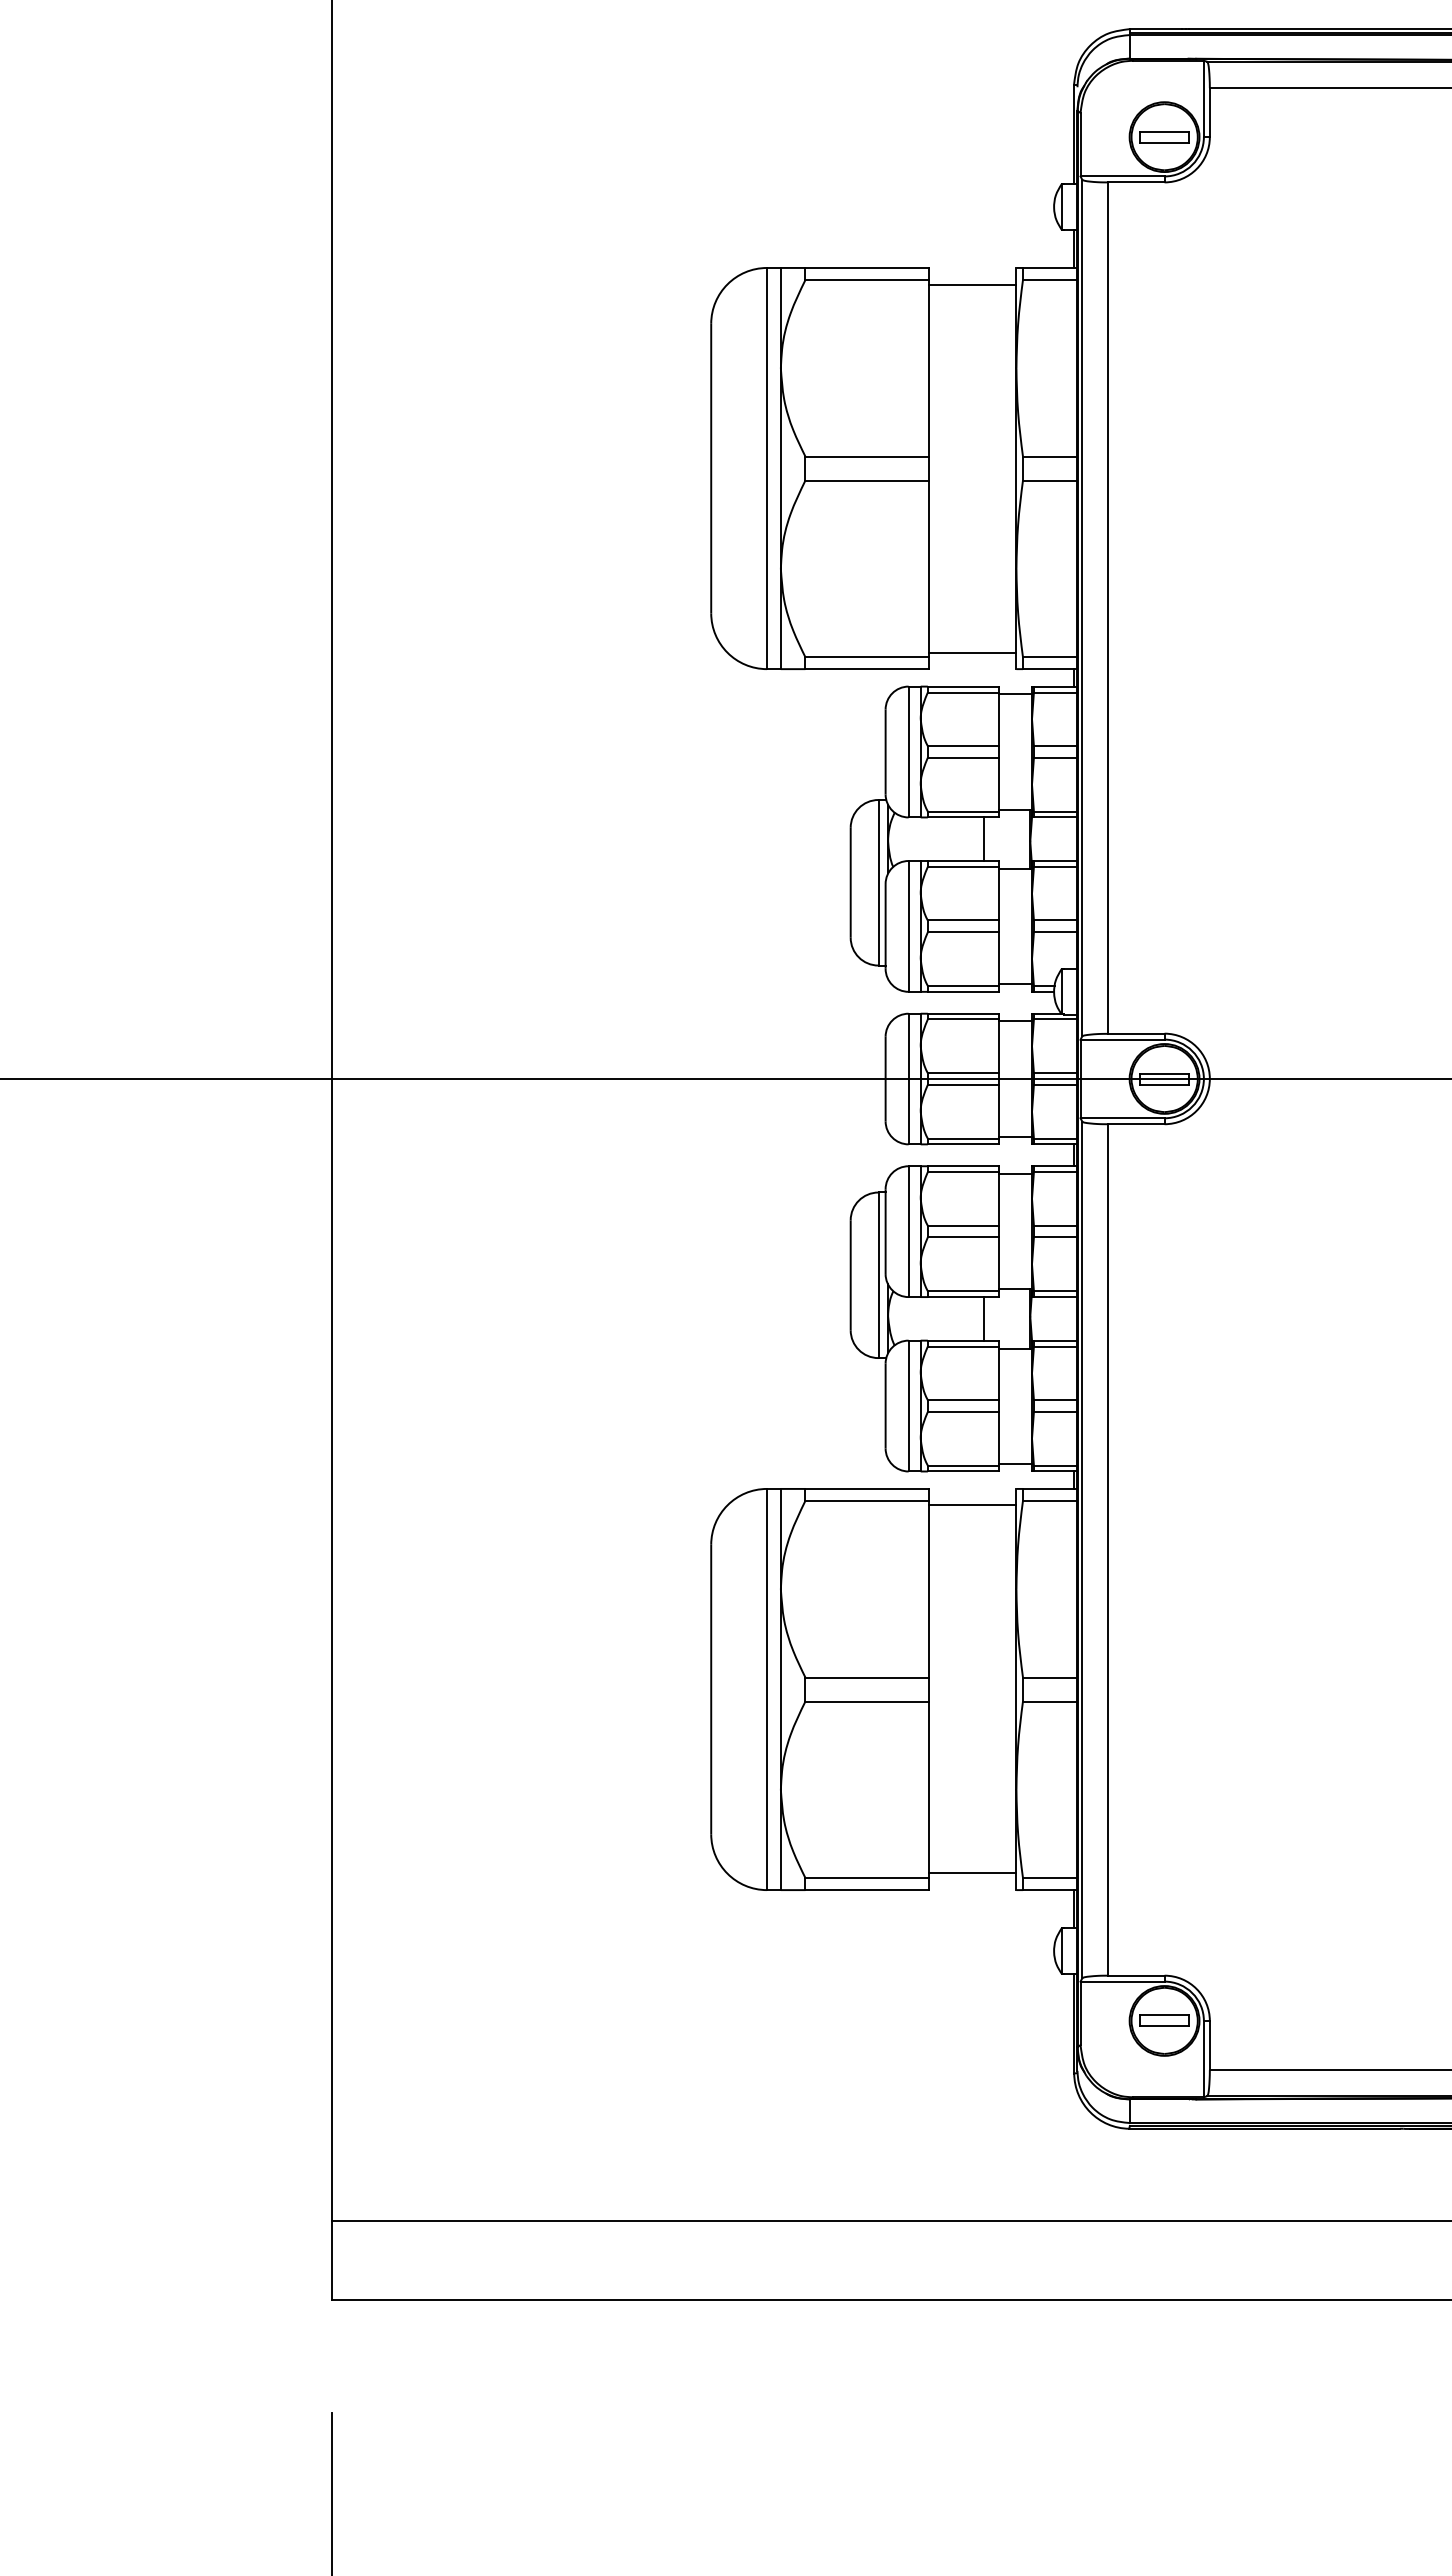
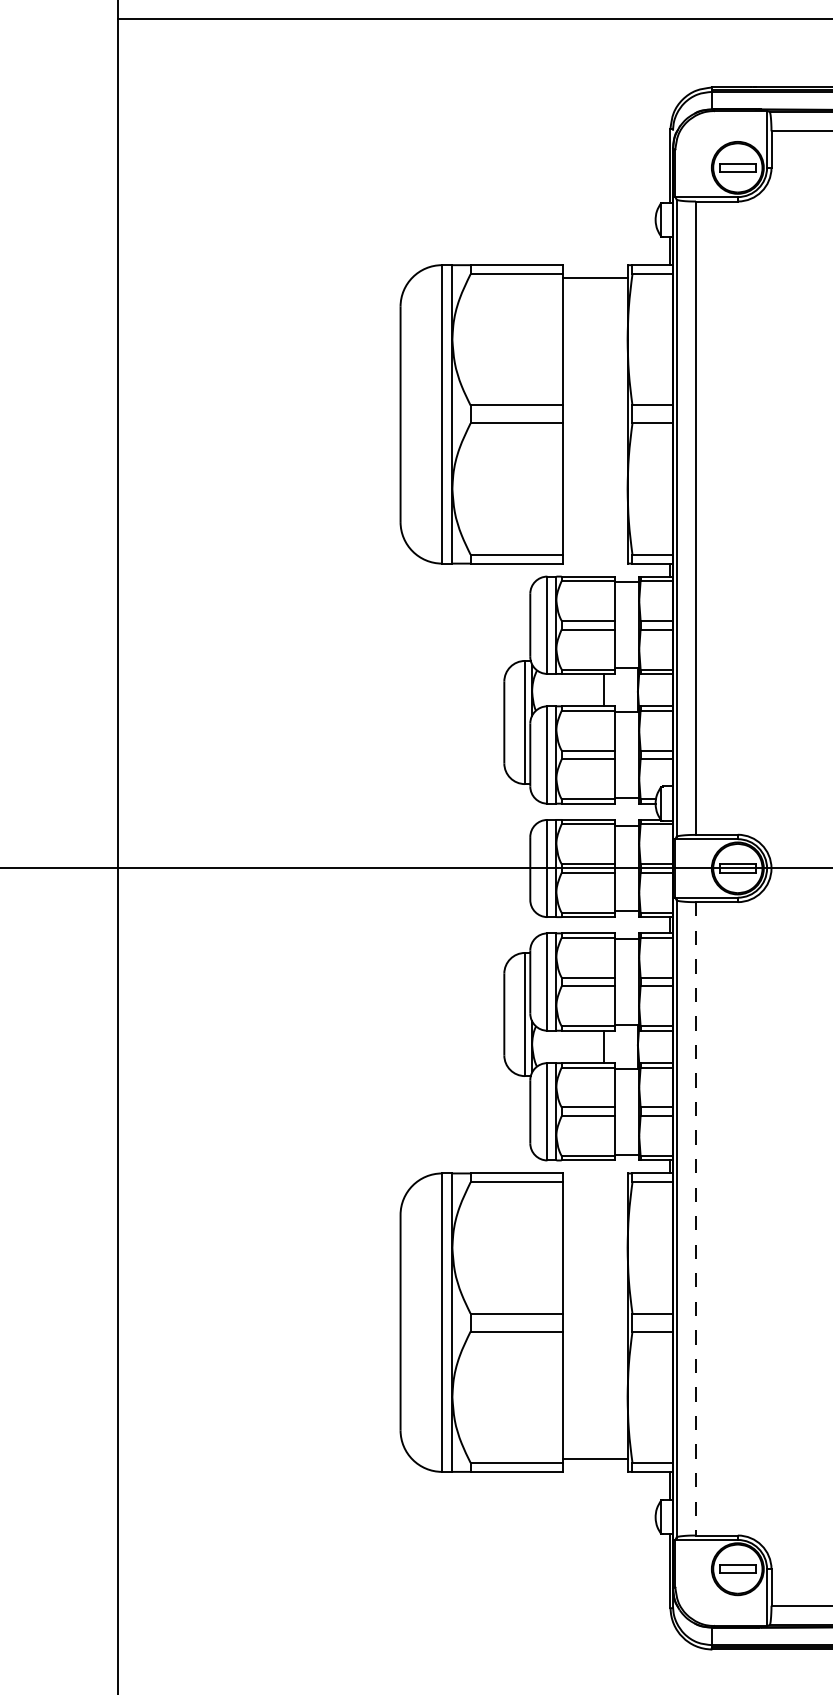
line: (972, 652) -> (594, 551), removed
line: (972, 1505) -> (594, 1185), removed
line: (1108, 1549) -> (696, 1218), solid -> dashed

